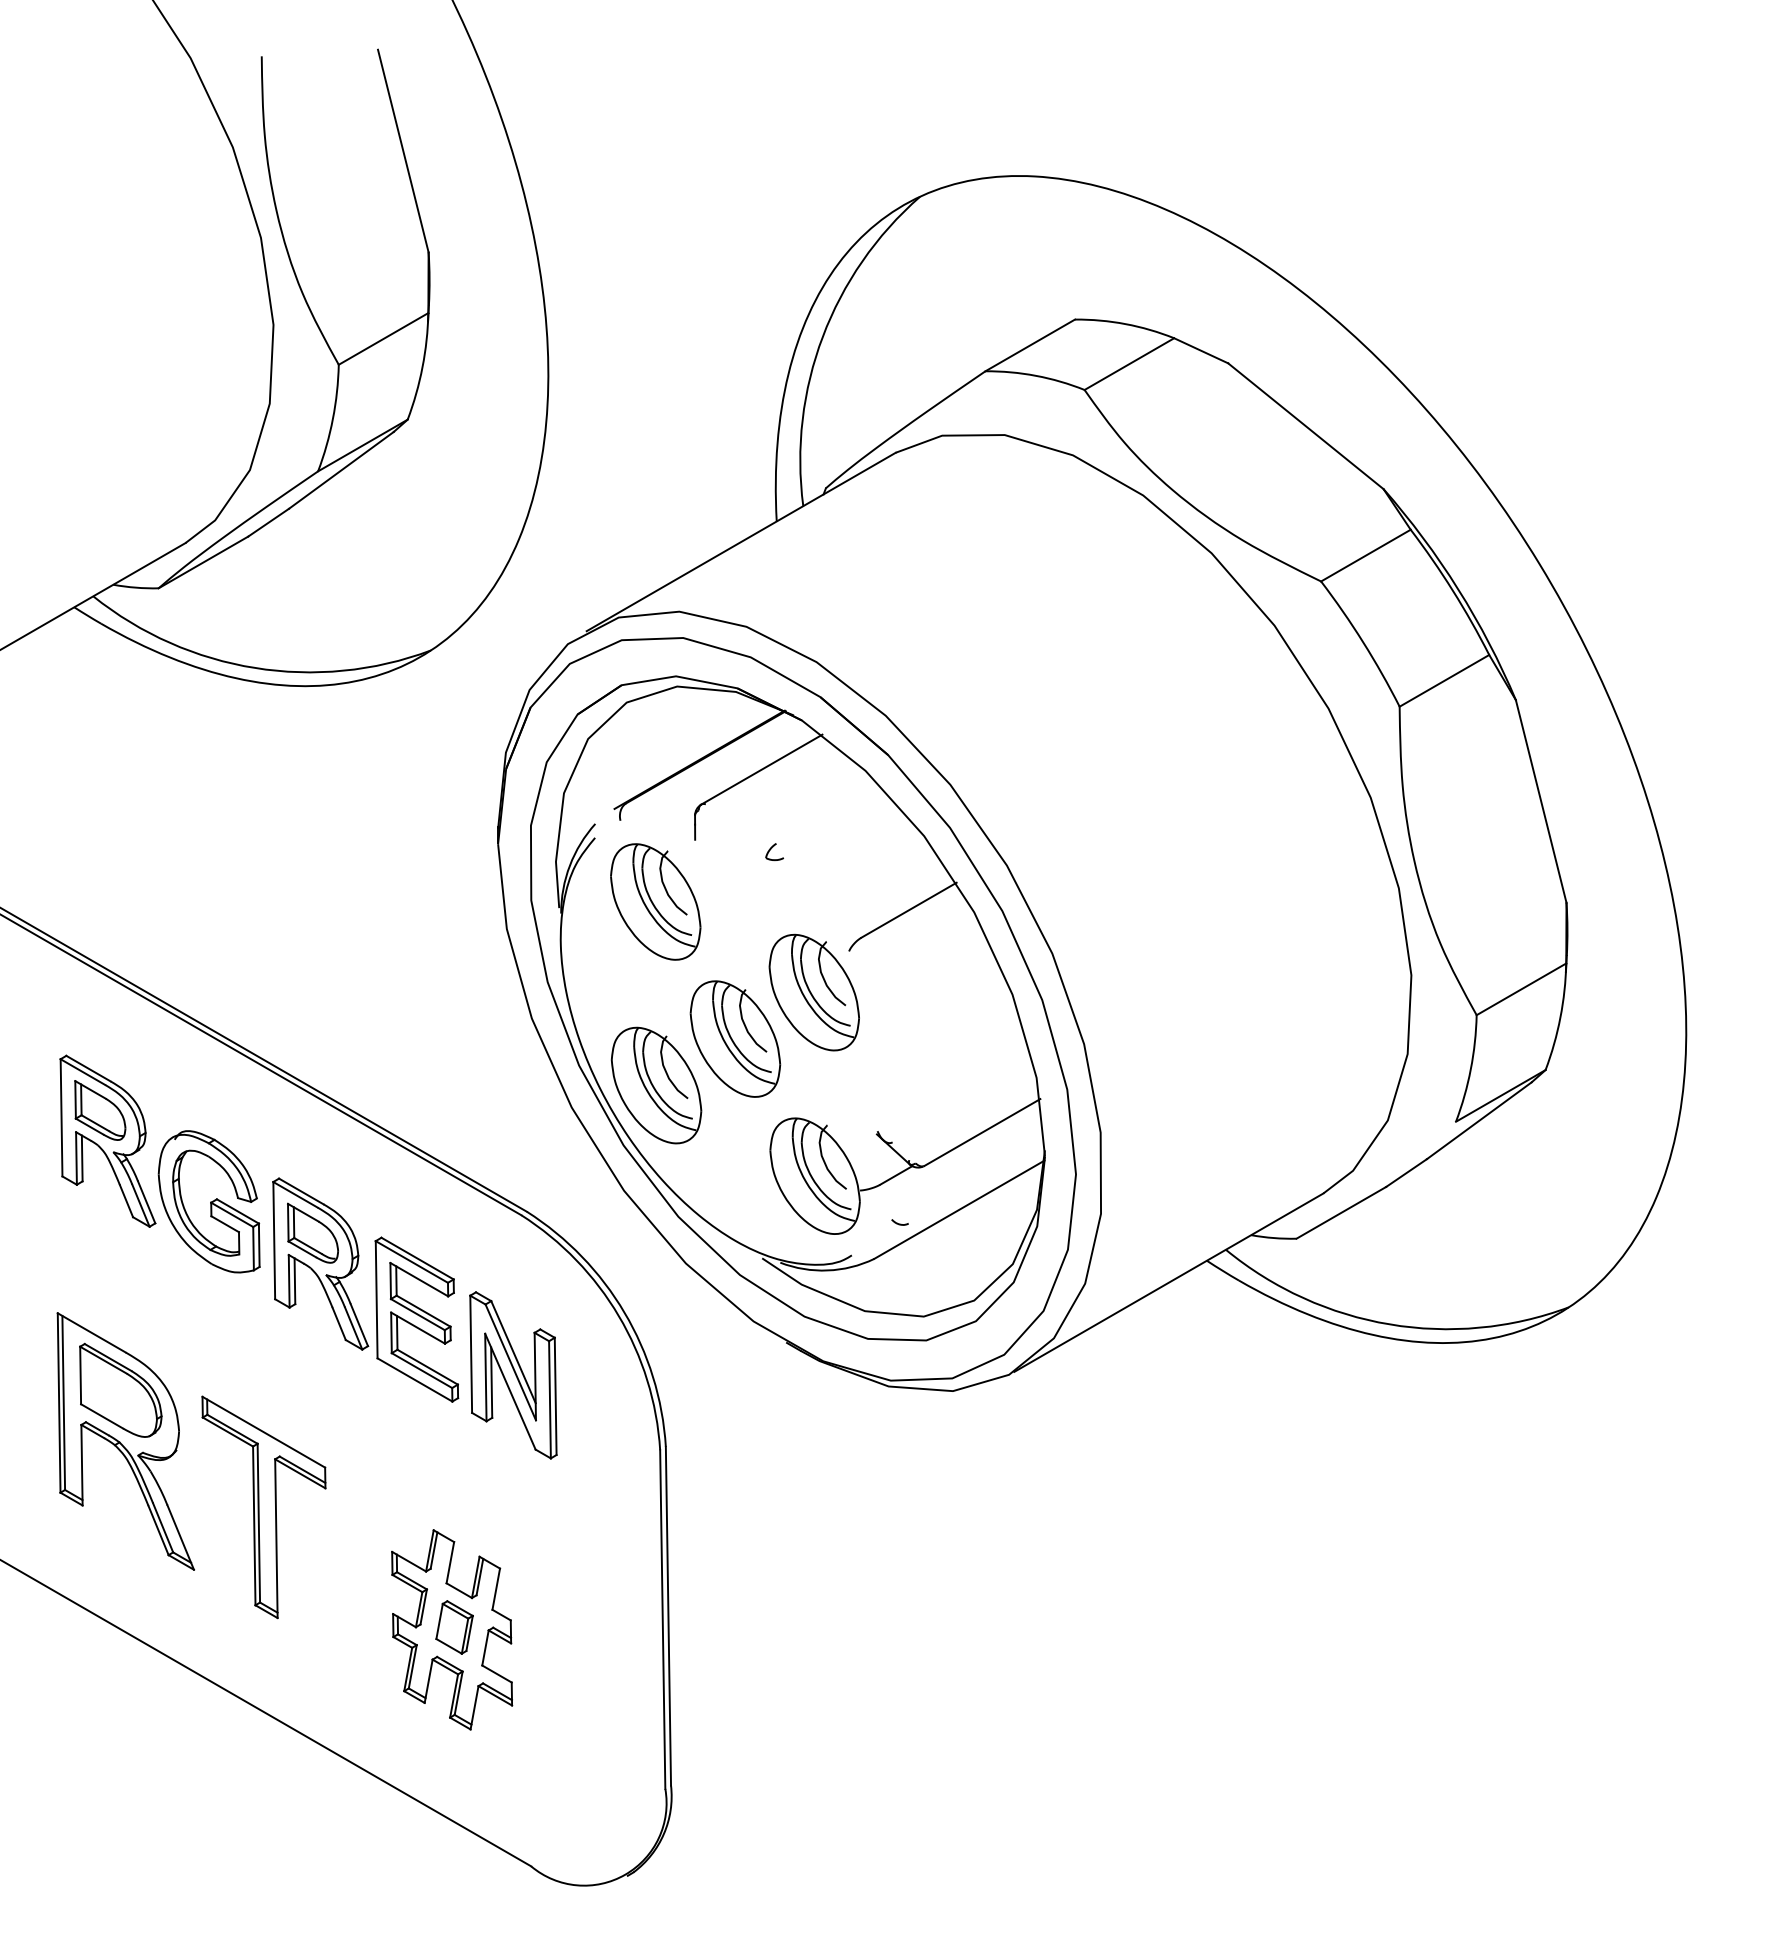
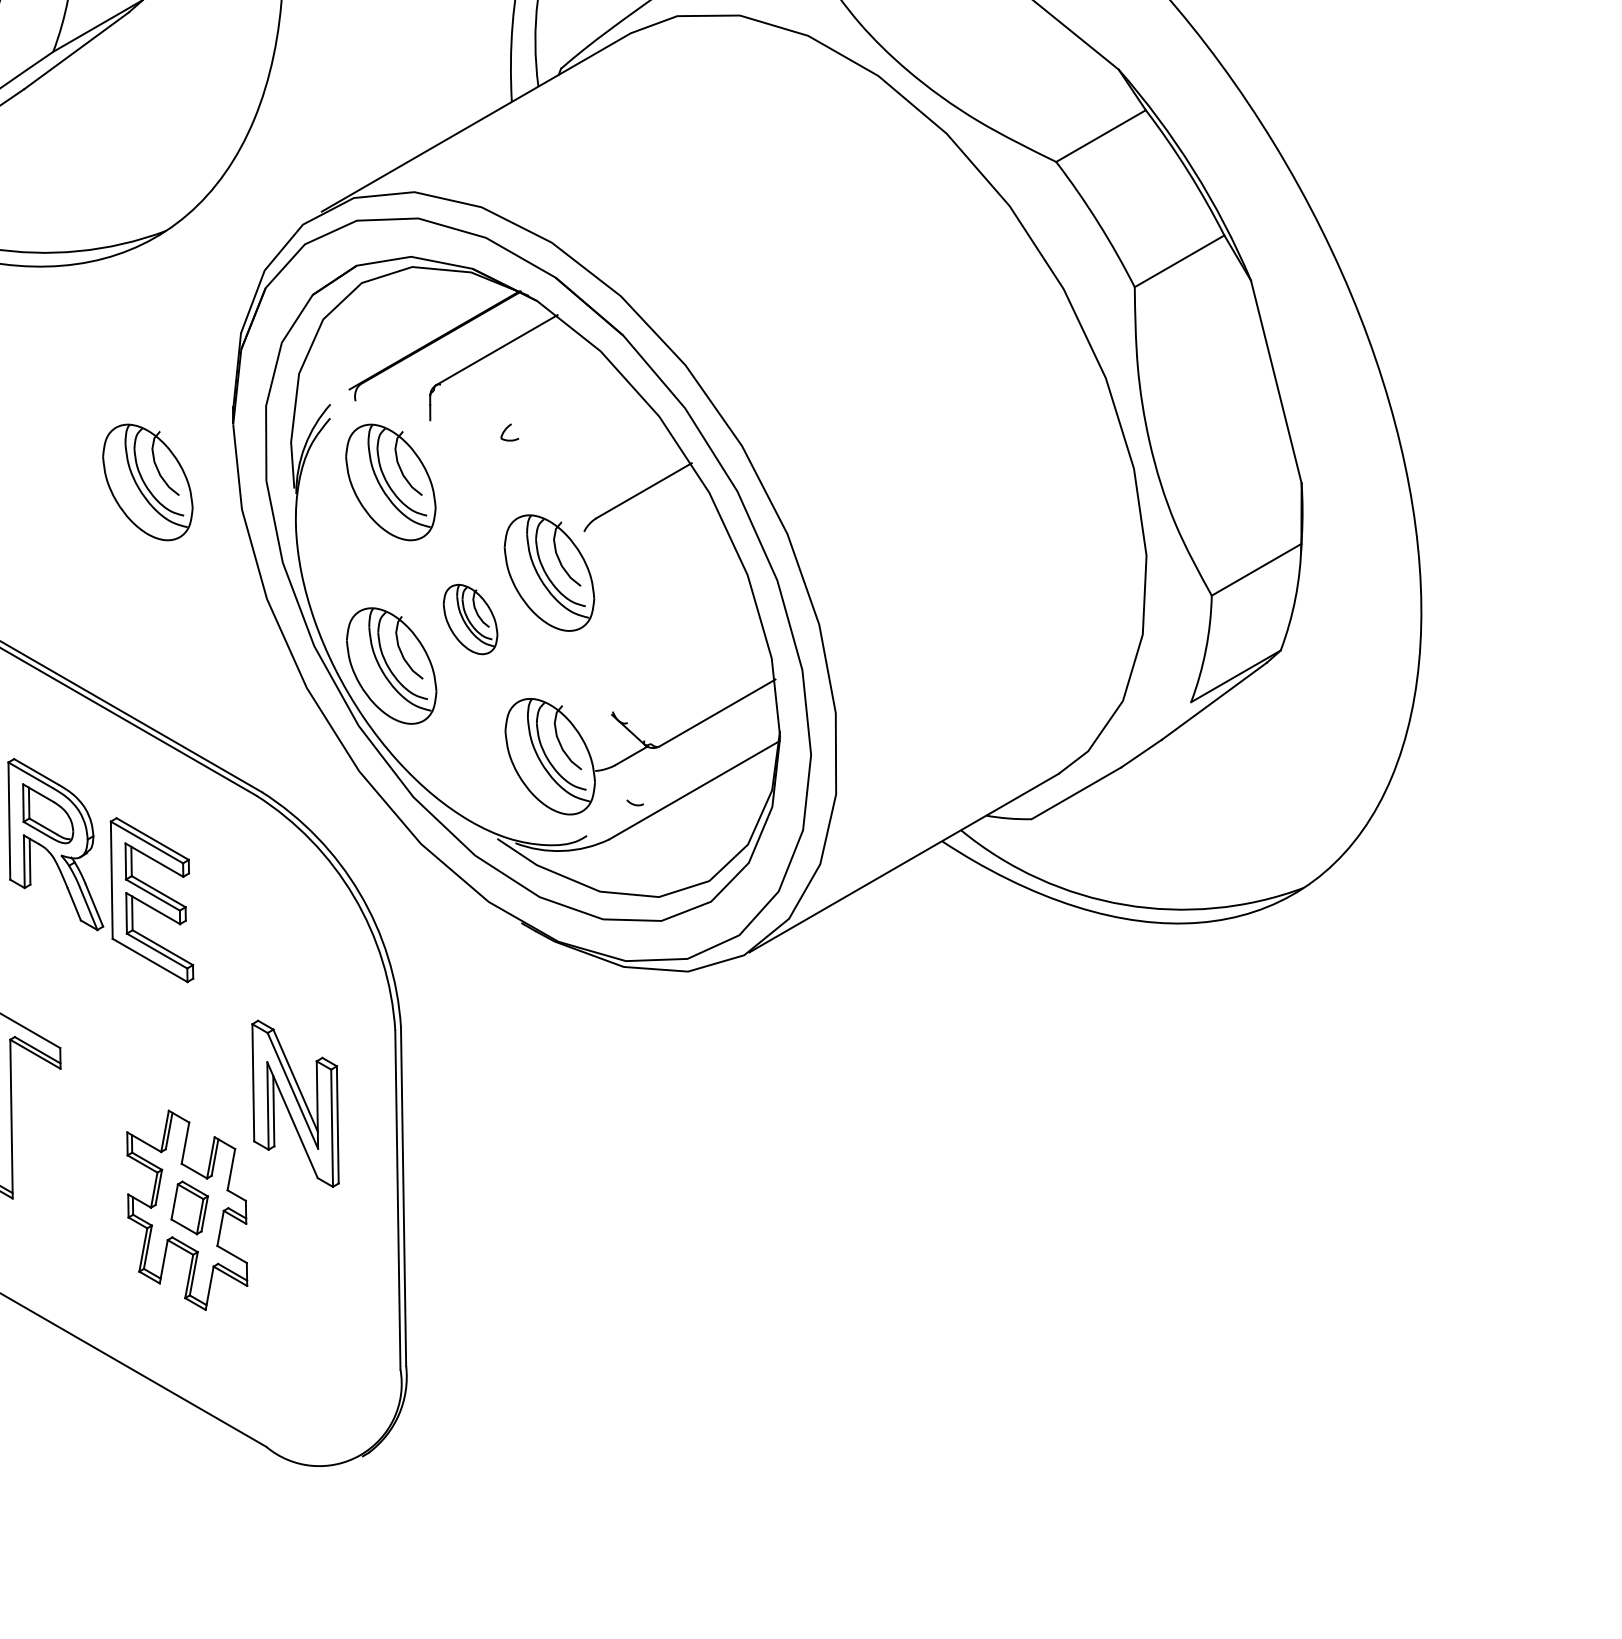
part: (412, 901) -> (147, 481), added
part: (735, 1038) -> (470, 618), size x0.6
part: (513, 1375) -> (295, 1103), moved

